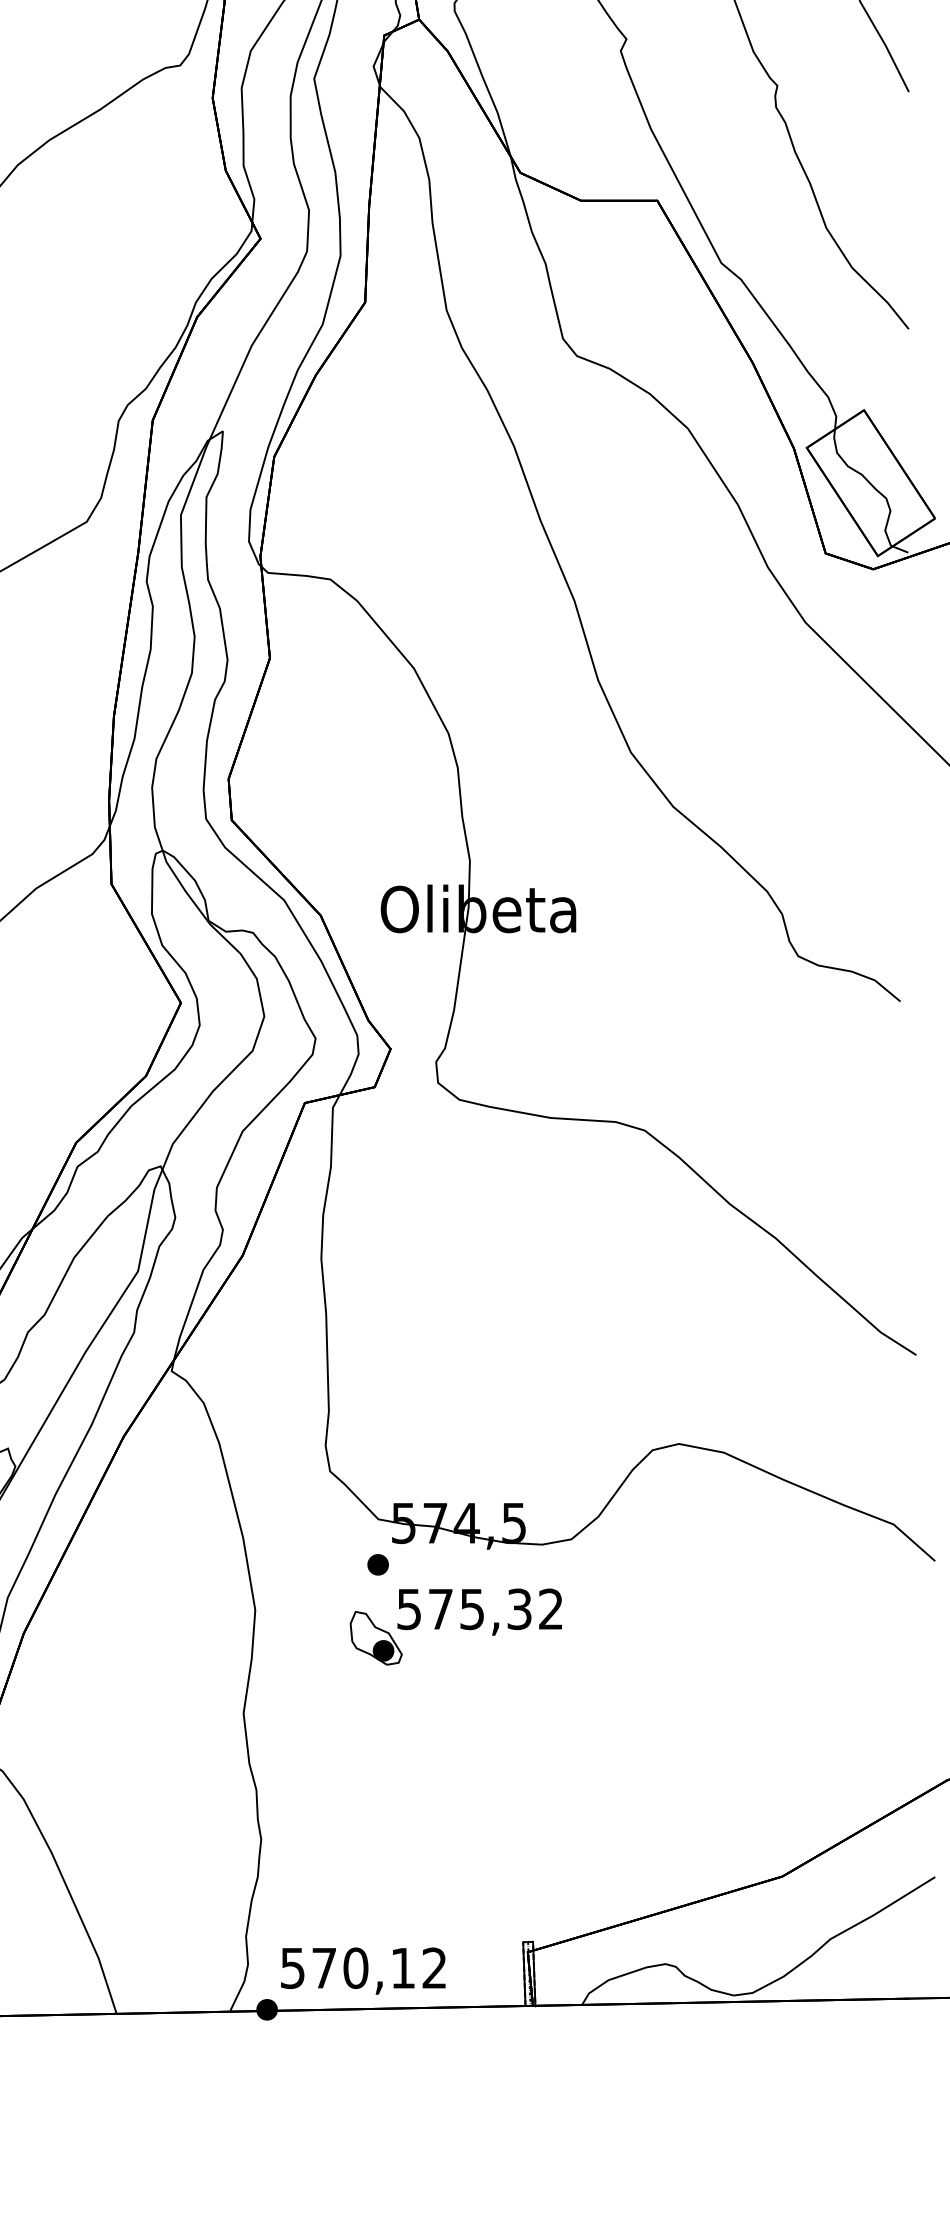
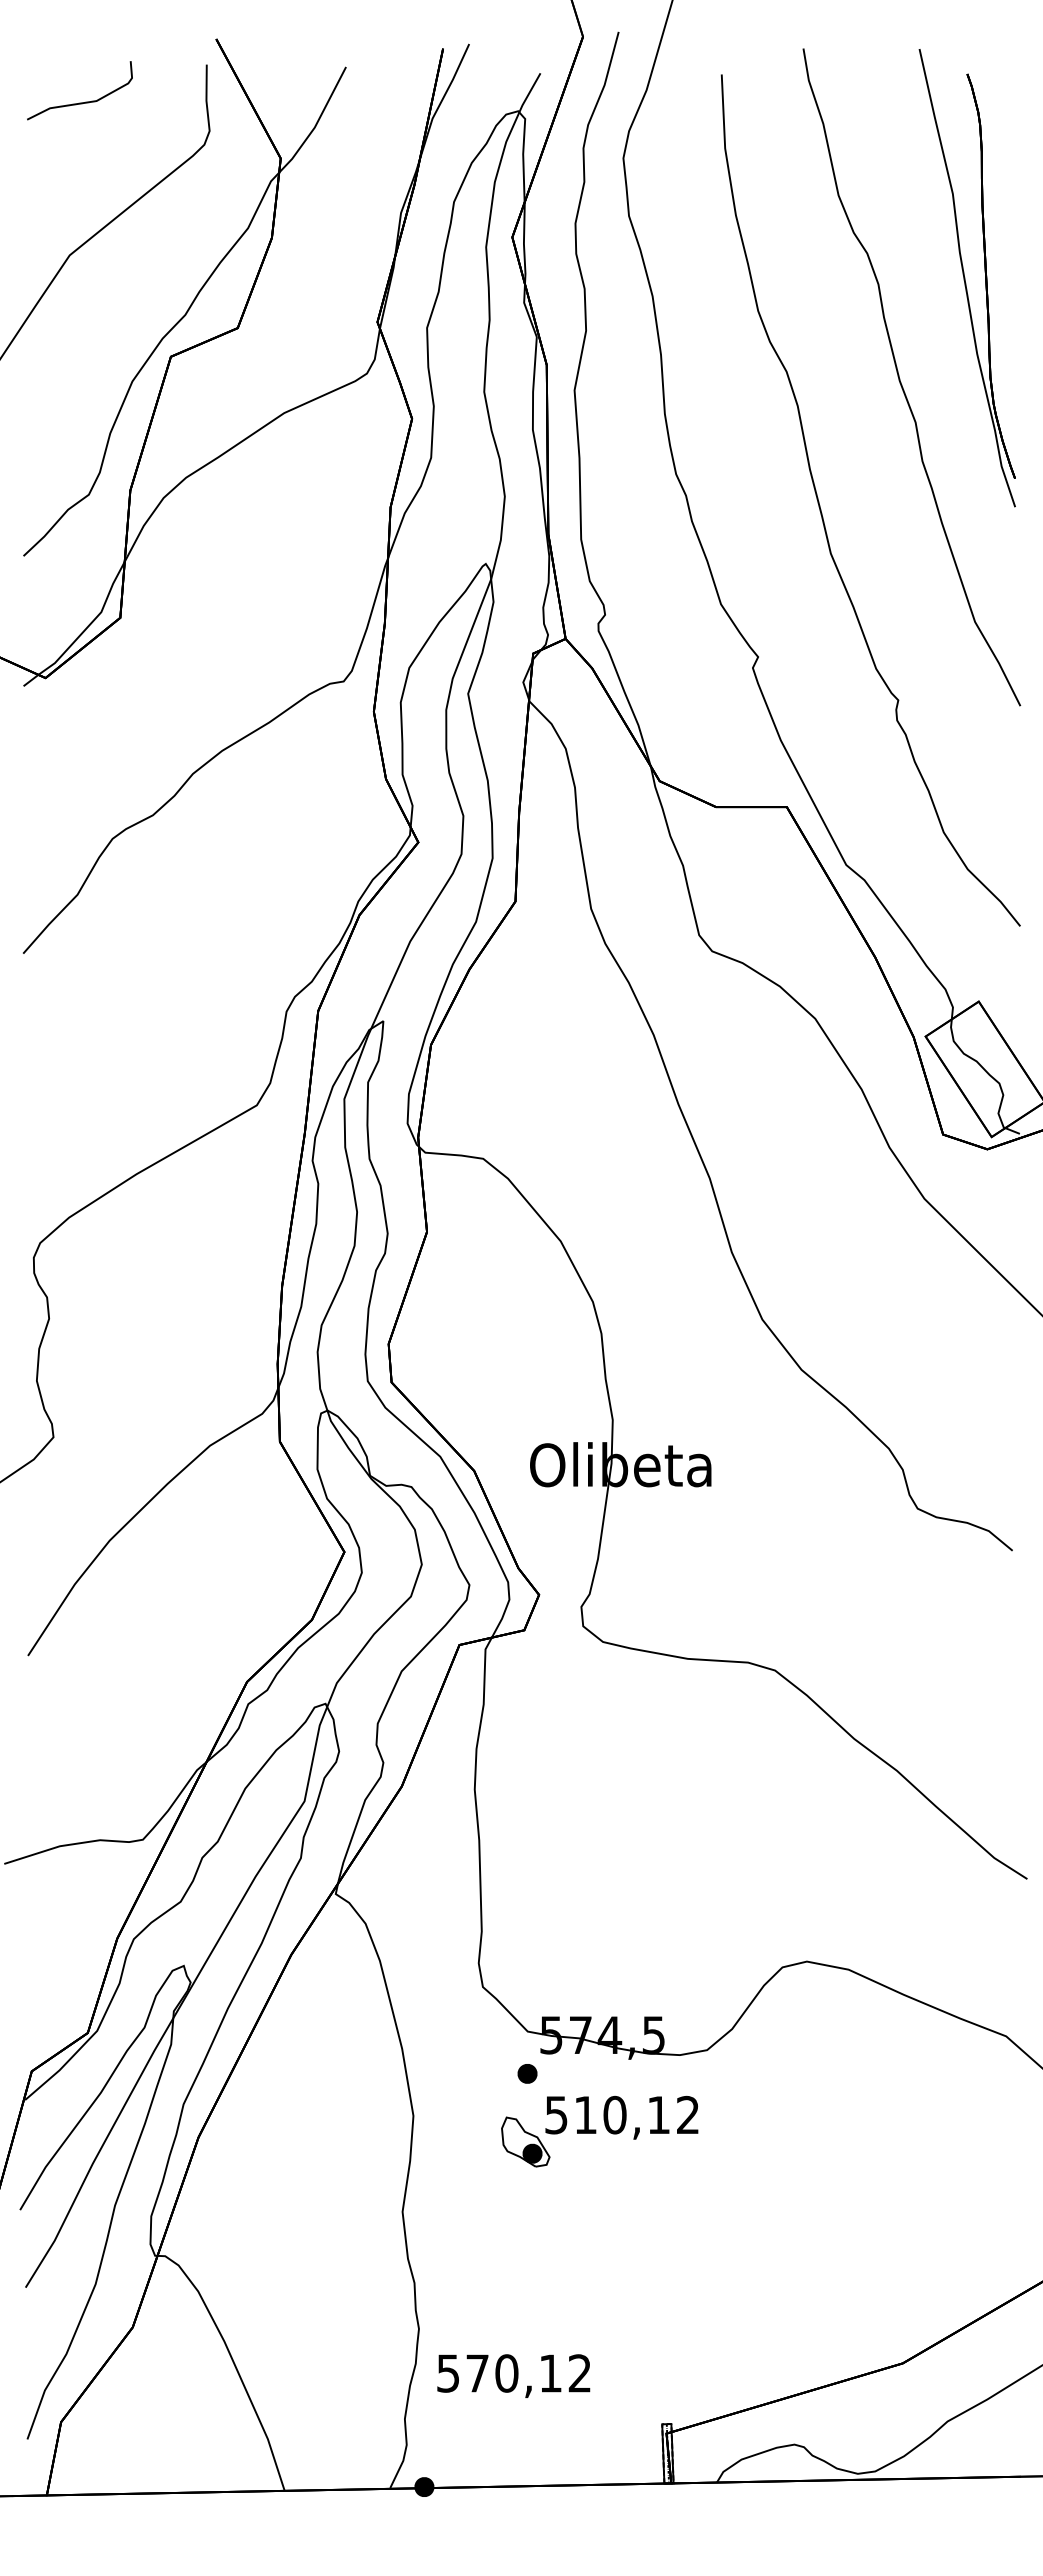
text: (480, 1608) -> (622, 2114), 575,32 -> 510,12
text: (363, 1970) -> (513, 2375), moved

